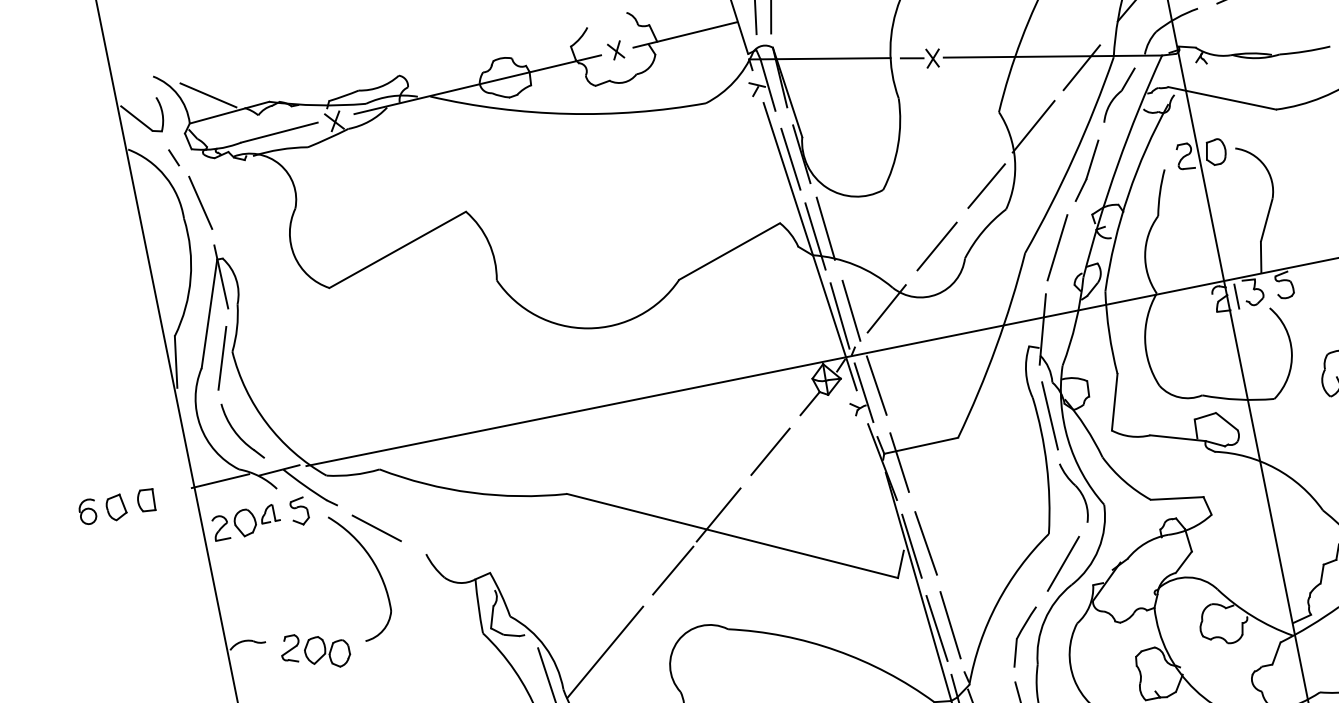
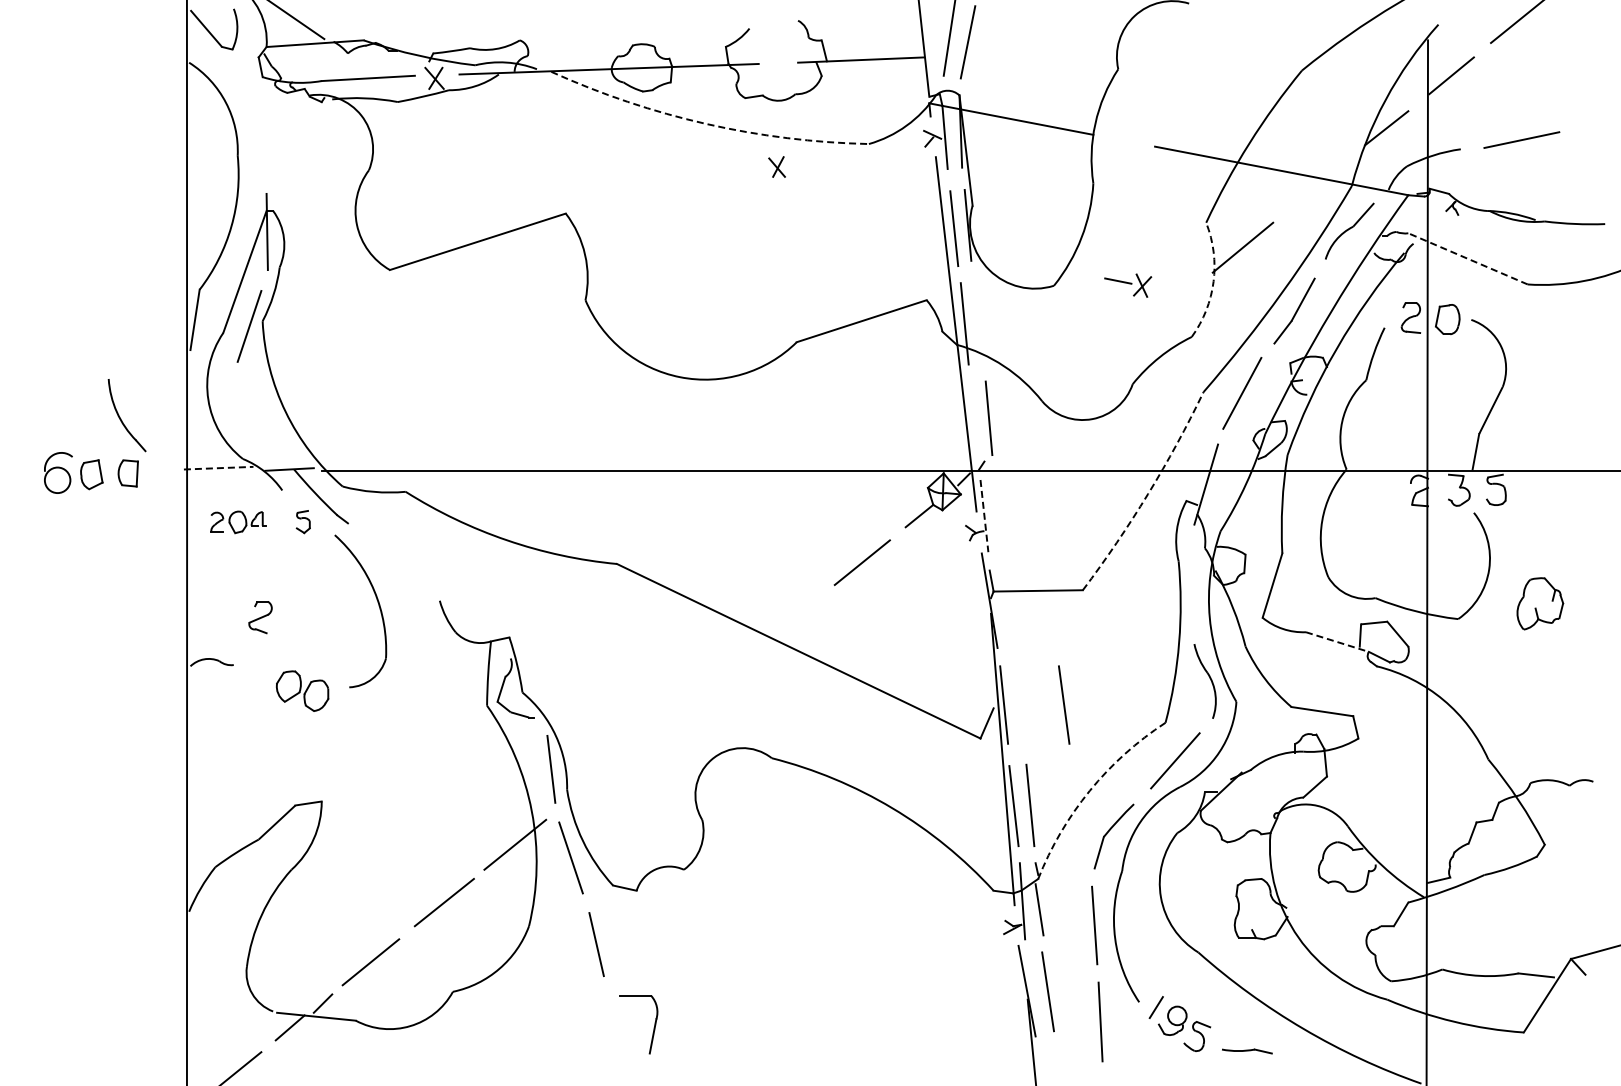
part: (615, 50) -> (776, 166), moved
part: (921, 60) -> (1128, 285), moved
line: (1081, 67) -> (1312, 190), removed
line: (1222, 97) -> (1468, 258), solid -> dashed
arc: (567, 114) -> (706, 124), solid -> dashed
line: (174, 157) -> (240, 82), removed
arc: (1014, 159) -> (1213, 281), solid -> dashed
line: (986, 186) -> (1174, 305), removed
line: (200, 203) -> (260, 141), removed
line: (825, 228) -> (978, 317), removed
line: (936, 246) -> (1102, 363), removed
line: (1236, 296) -> (1438, 491), removed
line: (886, 309) -> (1029, 424), removed
line: (839, 315) -> (974, 421), removed
arc: (996, 347) -> (1148, 494), solid -> dashed
line: (876, 385) -> (1000, 510), removed
line: (864, 393) -> (984, 516), solid -> dashed
line: (1049, 415) -> (1194, 585), removed
part: (242, 431) -> (126, 415), moved
line: (1178, 438) -> (1337, 642), solid -> dashed
line: (899, 462) -> (1009, 605), removed
line: (220, 481) -> (218, 468), solid -> dashed
part: (87, 511) -> (57, 472), size x1.4
part: (299, 511) -> (303, 521), size x0.7
line: (718, 514) -> (787, 623), removed
part: (246, 522) -> (238, 522), size x0.7
line: (376, 528) -> (388, 559), removed
line: (926, 542) -> (1064, 704), moved
line: (672, 570) -> (721, 677), removed
arc: (997, 602) -> (1089, 790), solid -> dashed
part: (290, 649) -> (260, 617), moved
line: (604, 652) -> (623, 756), removed

